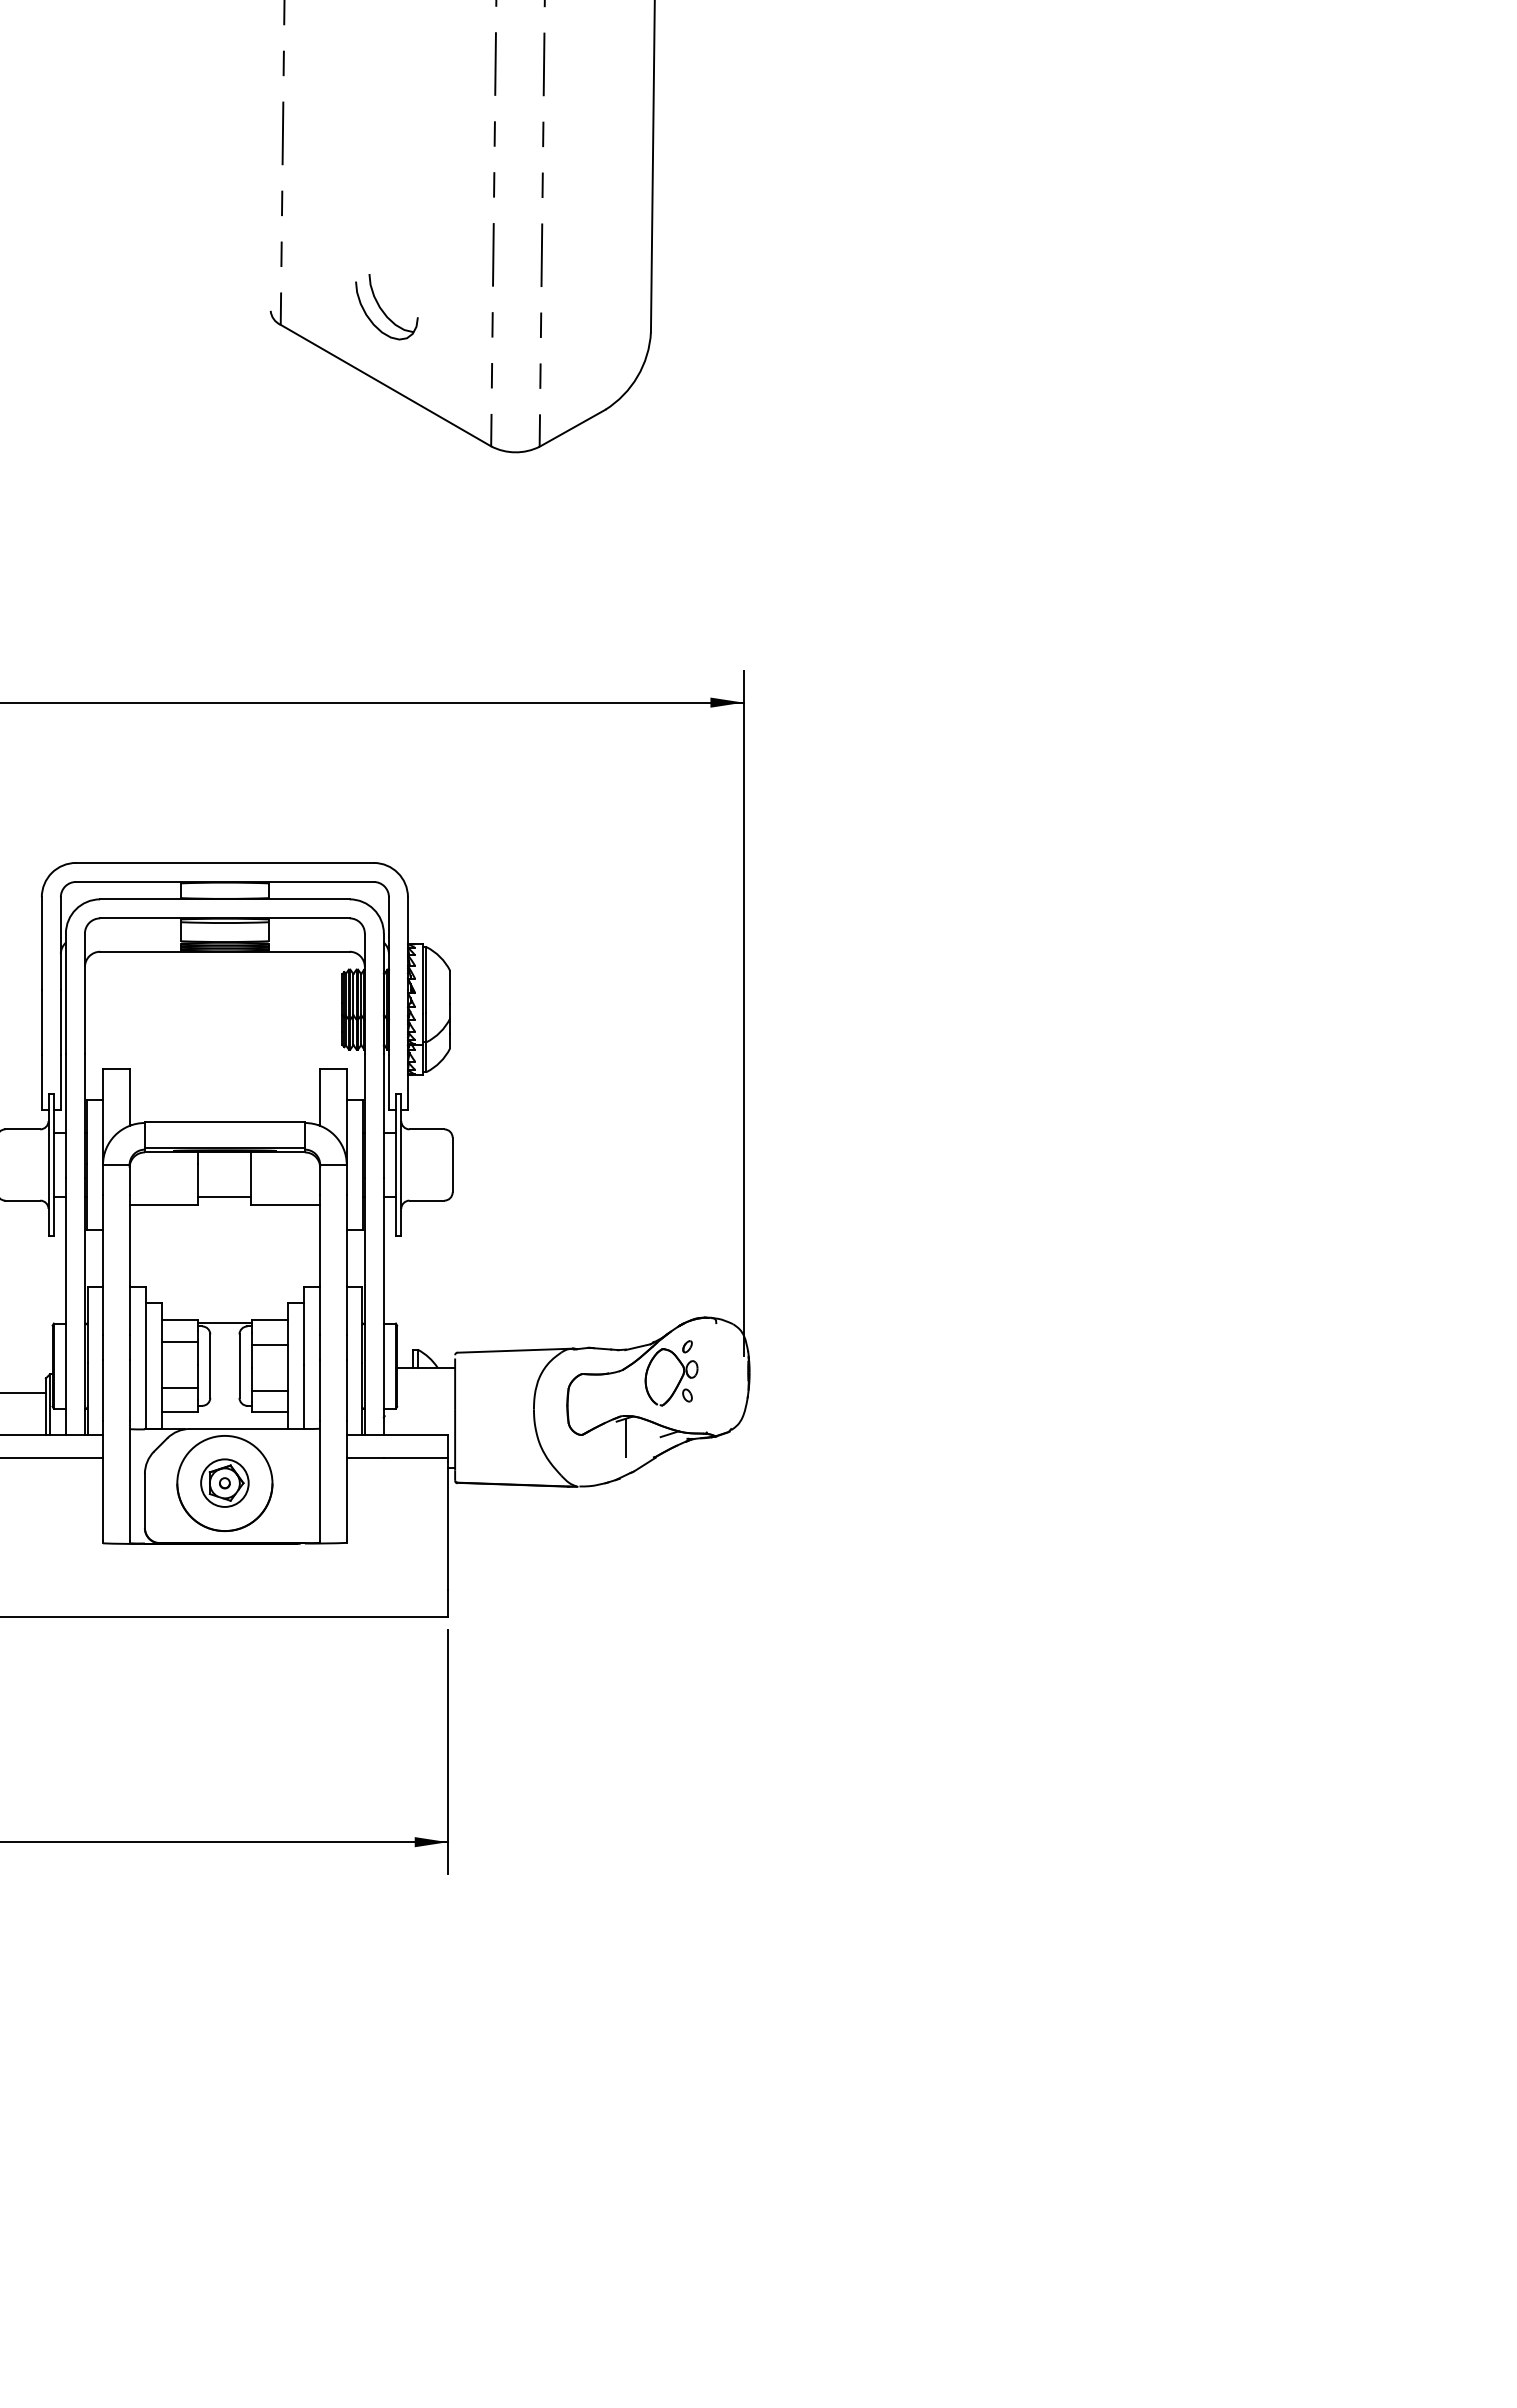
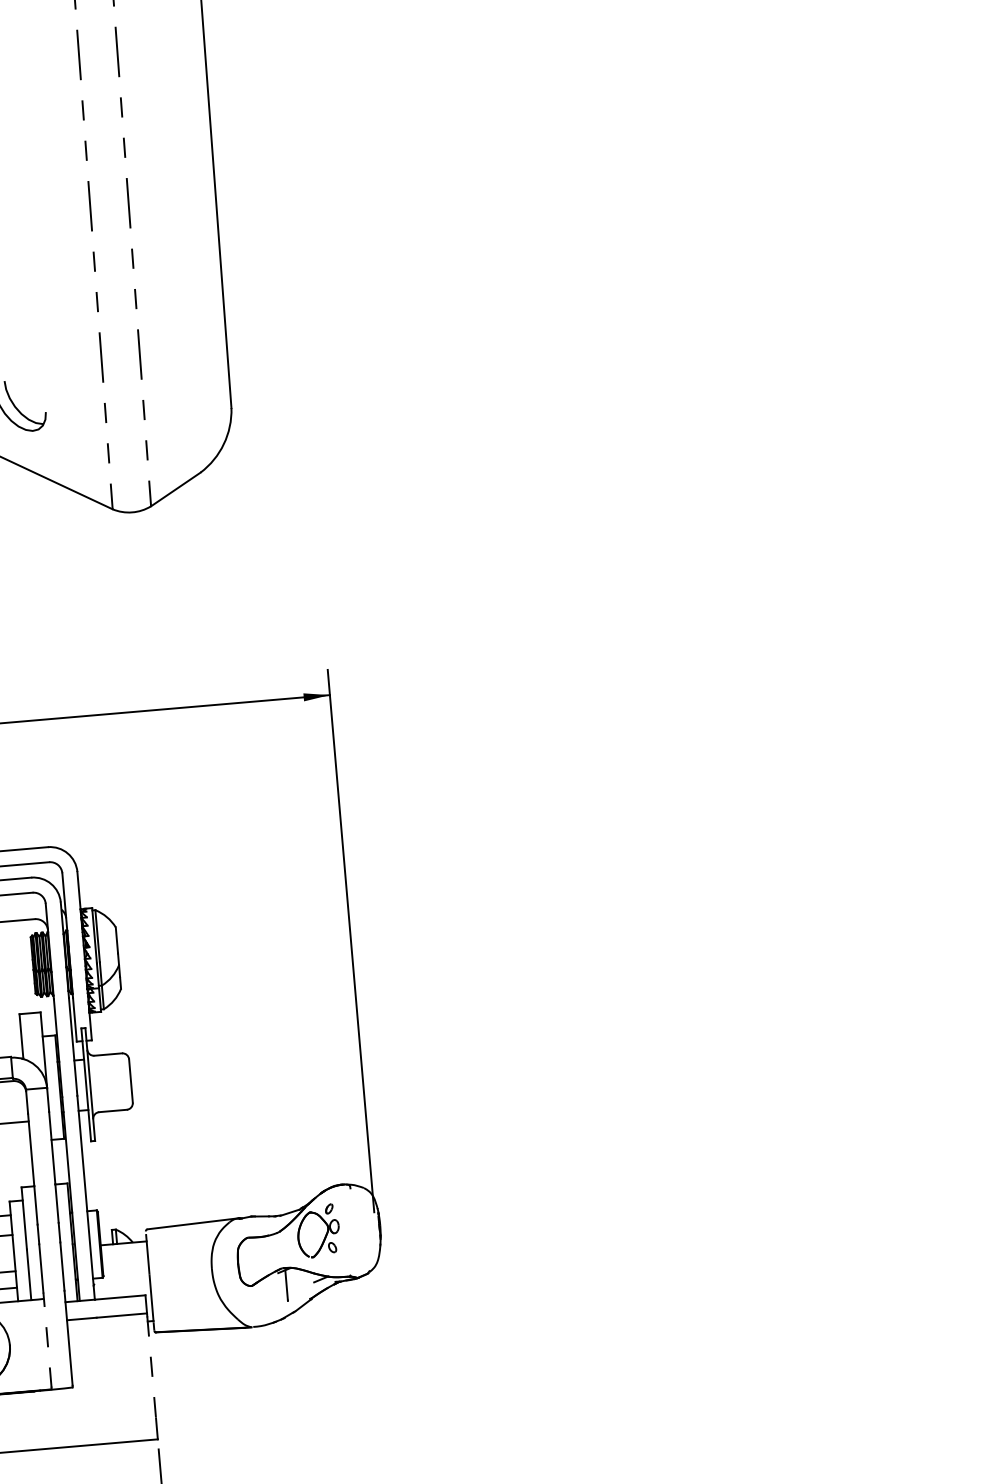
line: (320, 1480) -> (47, 1339), solid -> dashed
line: (447, 1526) -> (151, 1367), solid -> dashed

